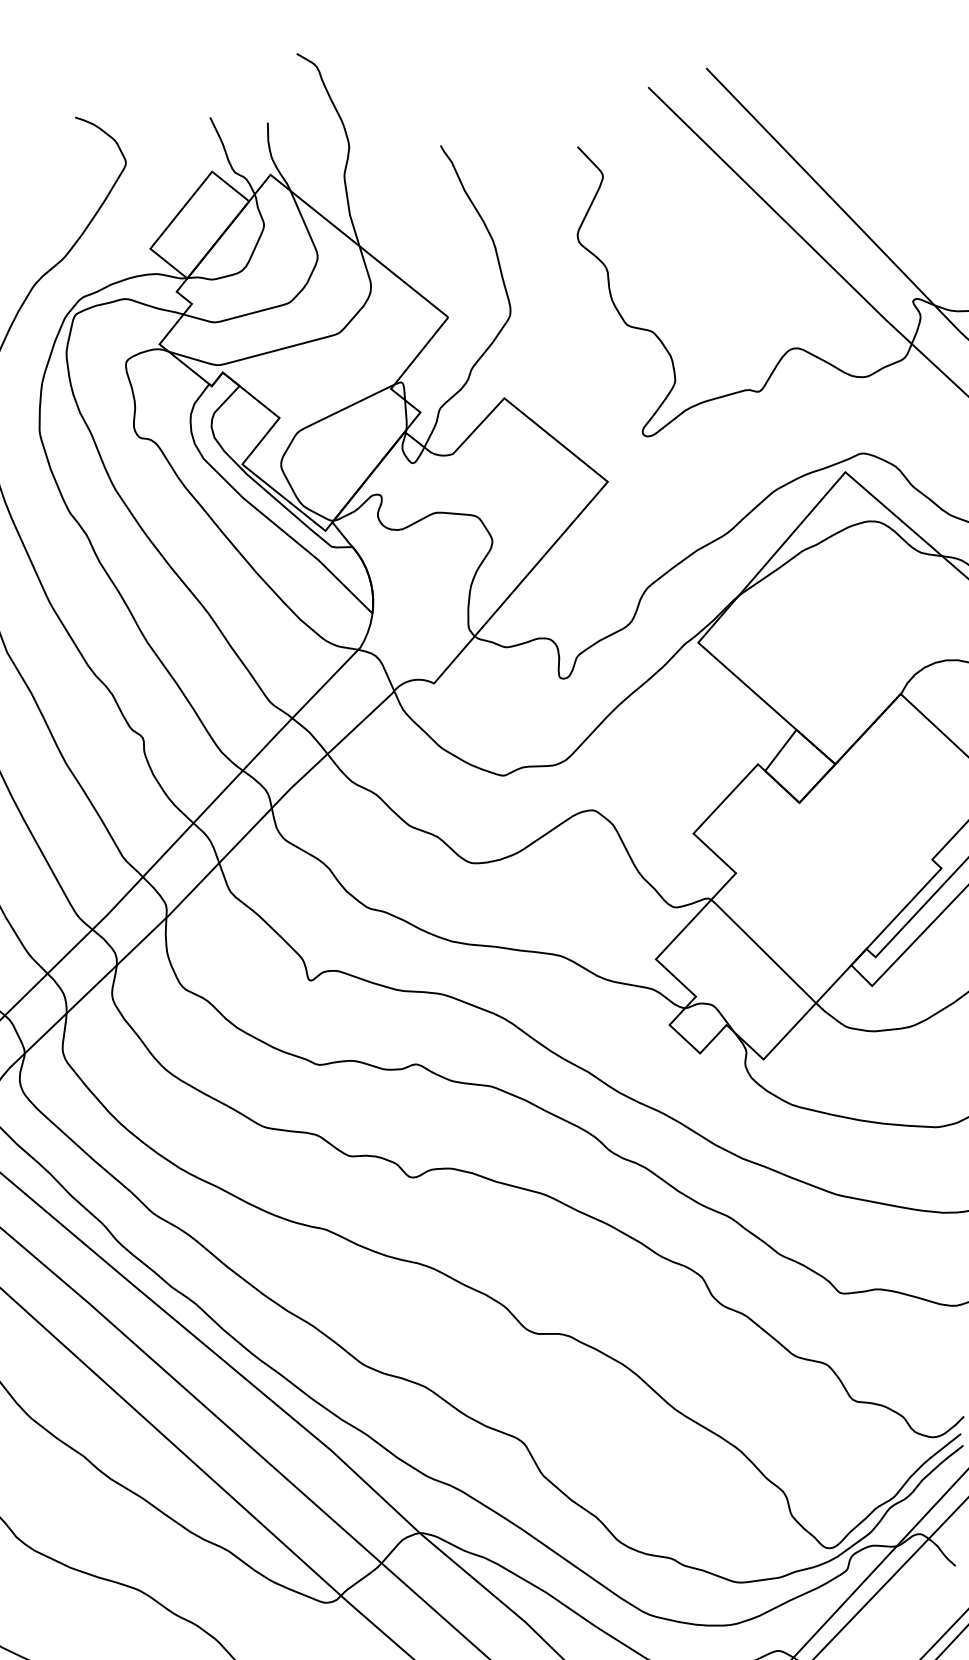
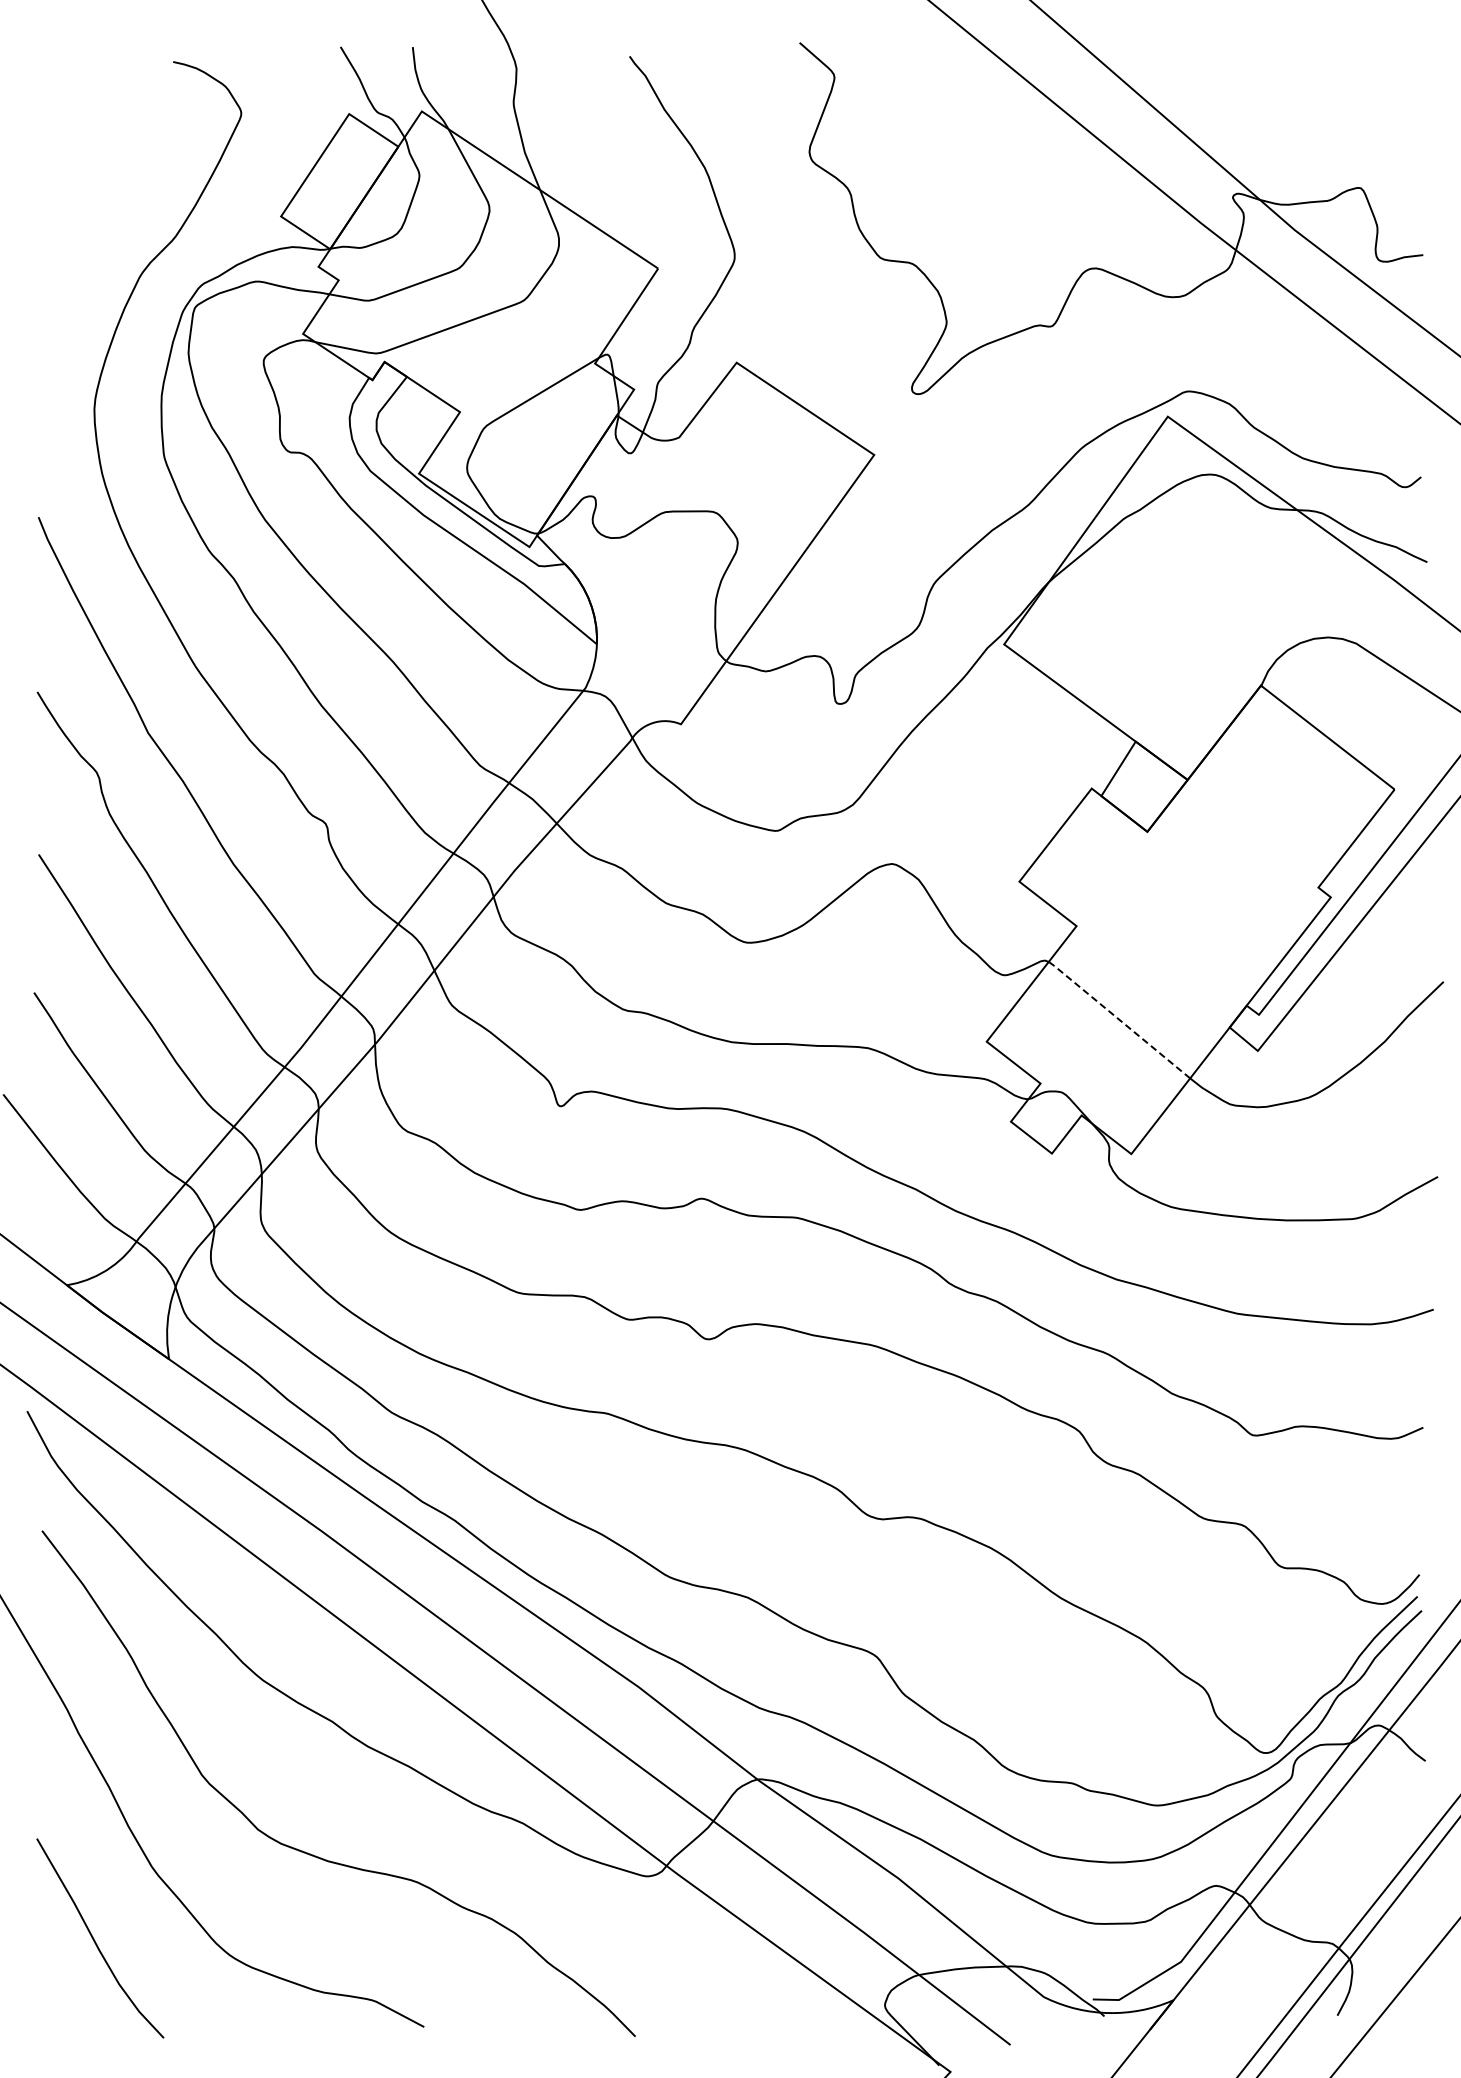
line: (762, 950) -> (1118, 1019), solid -> dashed

